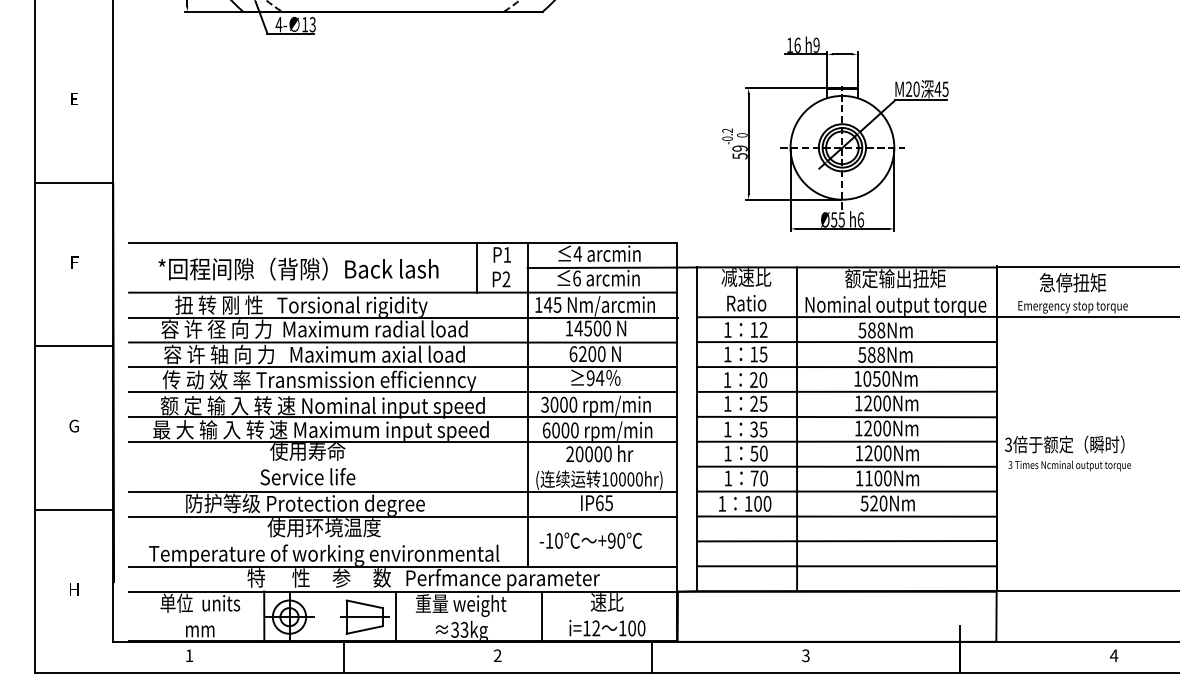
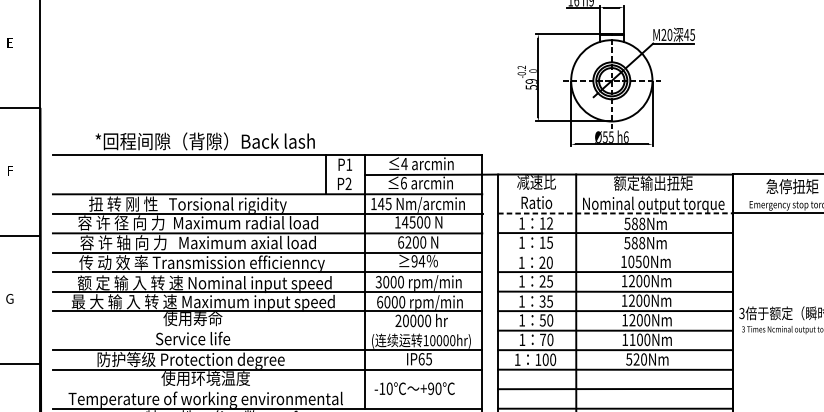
text: (298, 268) -> (205, 140), moved
line: (847, 317) -> (615, 213), solid -> dashed
line: (846, 367) -> (615, 252), removed

